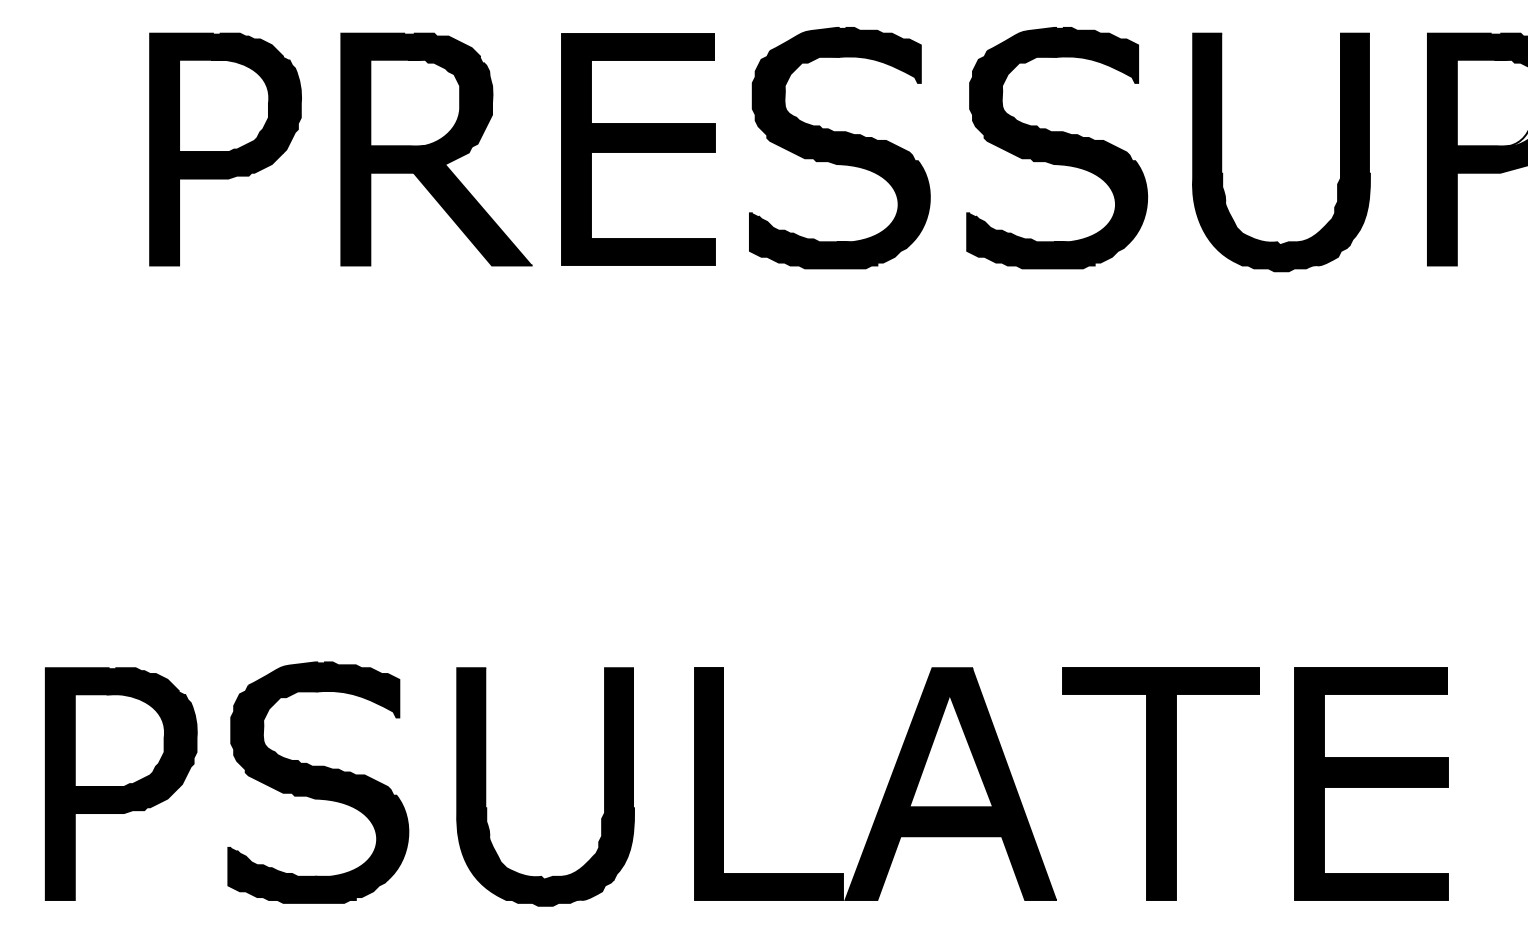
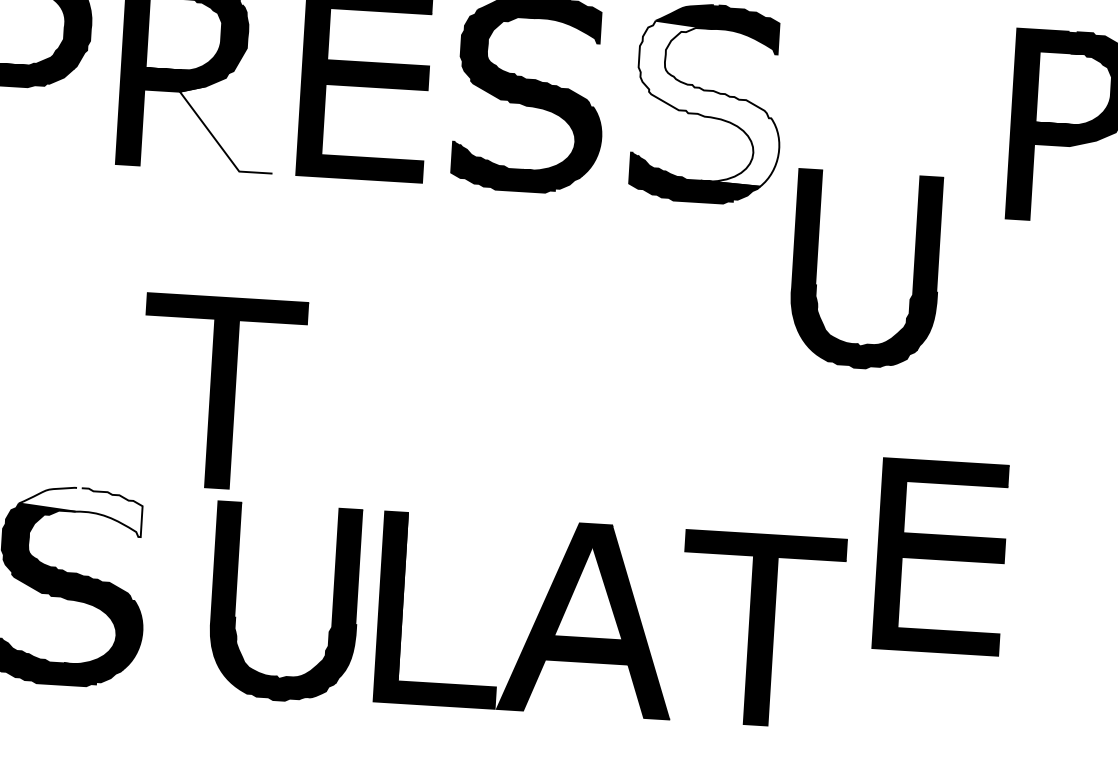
fill: (1058, 148) -> (709, 104), removed
part: (1222, 152) -> (817, 267), moved
fill: (472, 214) -> (225, 128), removed
part: (487, 535) -> (222, 392), added
fill: (323, 689) -> (80, 510), removed
part: (1371, 783) -> (941, 556), moved
part: (486, 786) -> (236, 599), moved

